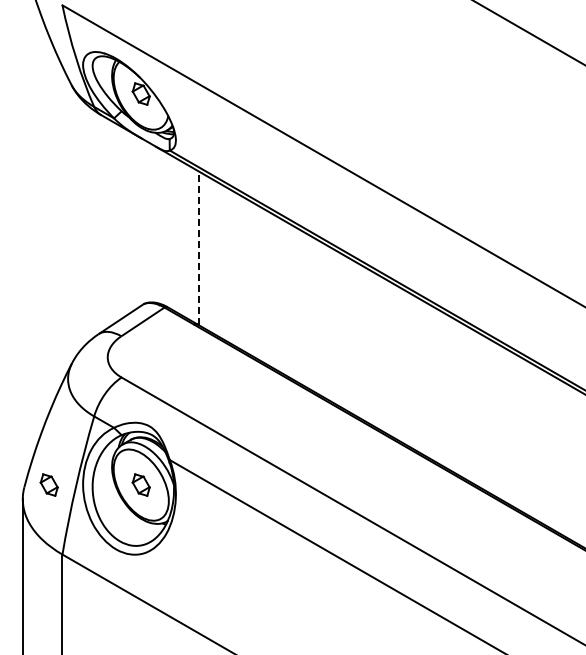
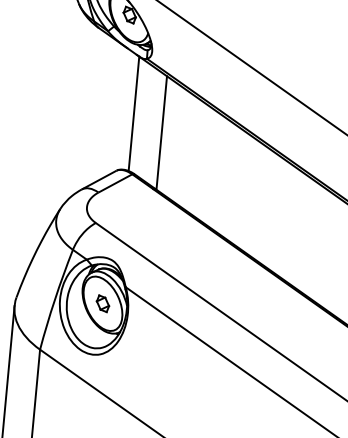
line: (159, 225) -> (134, 113), added
line: (198, 248) -> (161, 133), dashed -> solid
part: (48, 484) -> (34, 296), removed

